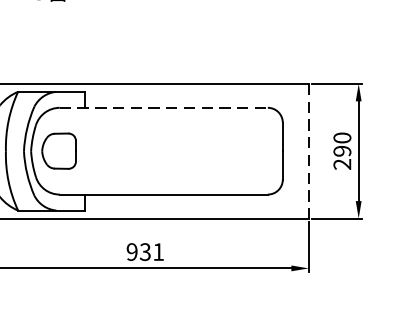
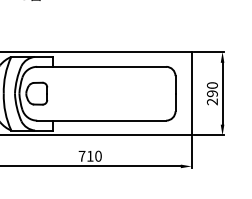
line: (163, 107) -> (101, 66), dashed -> solid
line: (308, 150) -> (191, 93), dashed -> solid
text: (144, 250) -> (89, 155), 931 -> 710

